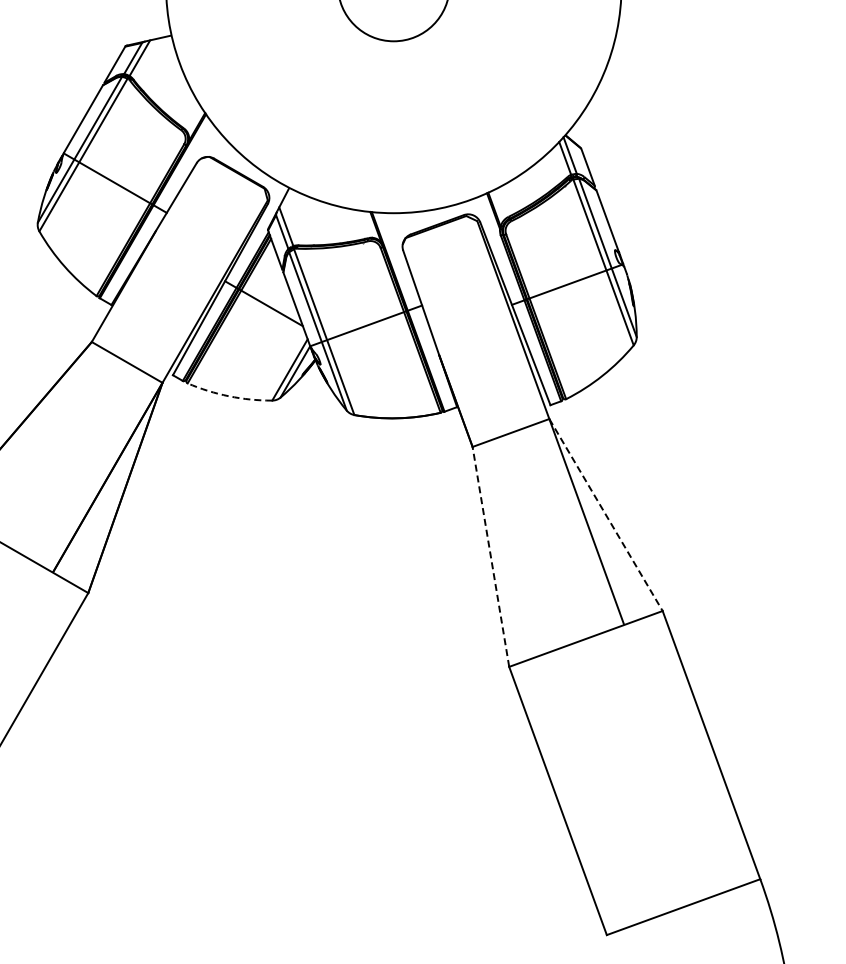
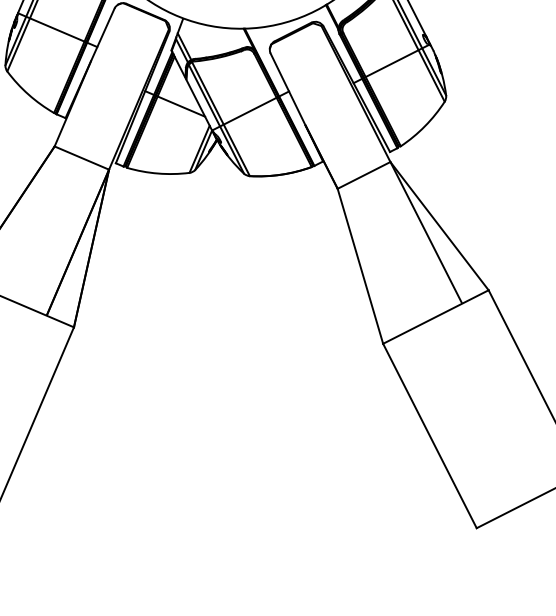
arc: (229, 396) -> (158, 173), dashed -> solid
line: (606, 515) -> (439, 226), dashed -> solid
line: (490, 556) -> (360, 266), dashed -> solid

